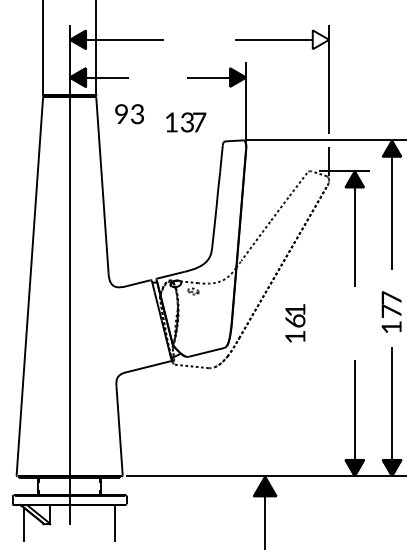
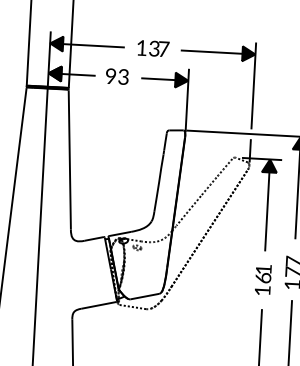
fill: (320, 39) -> (248, 53), added
text: (129, 114) -> (117, 76), moved
text: (186, 122) -> (153, 48), moved
text: (295, 323) -> (263, 280), moved

